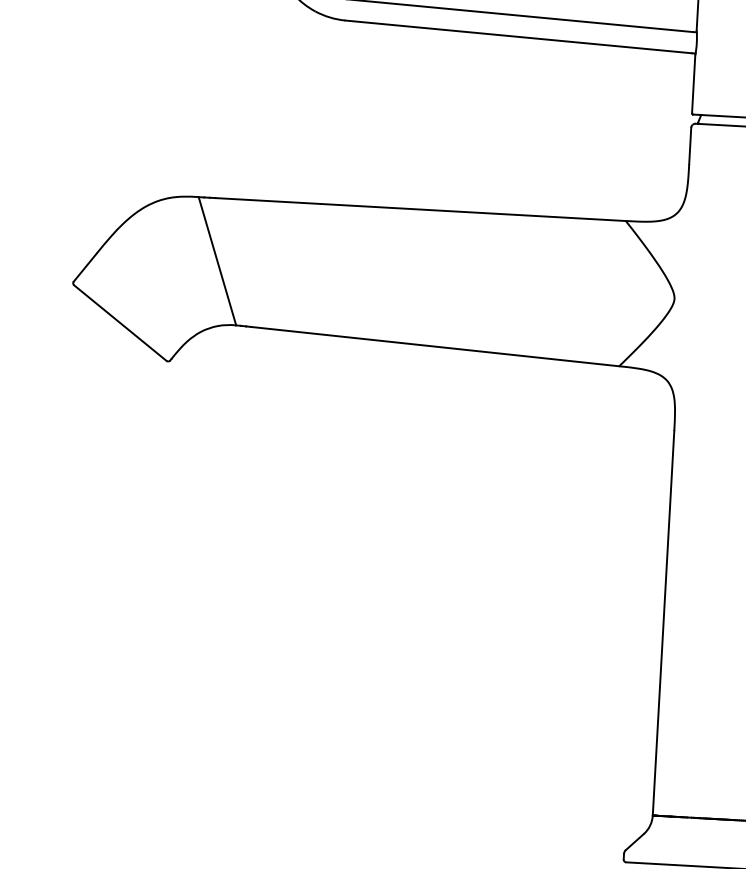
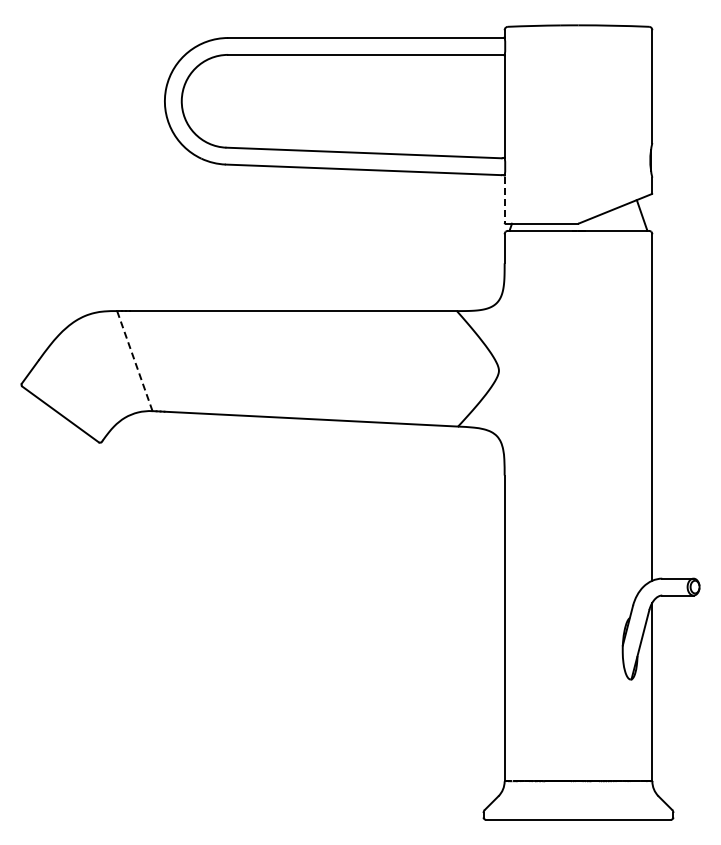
line: (693, 85) -> (504, 200), solid -> dashed
line: (217, 260) -> (134, 360), solid -> dashed

